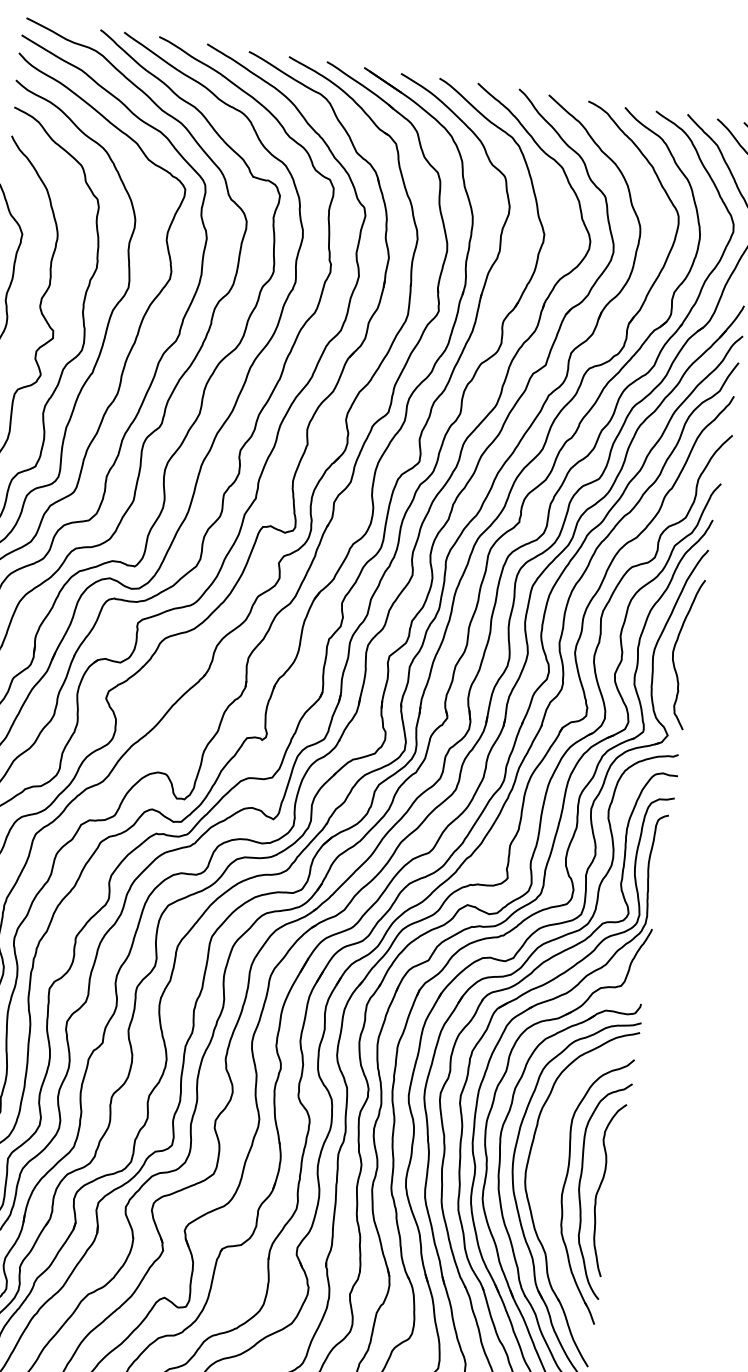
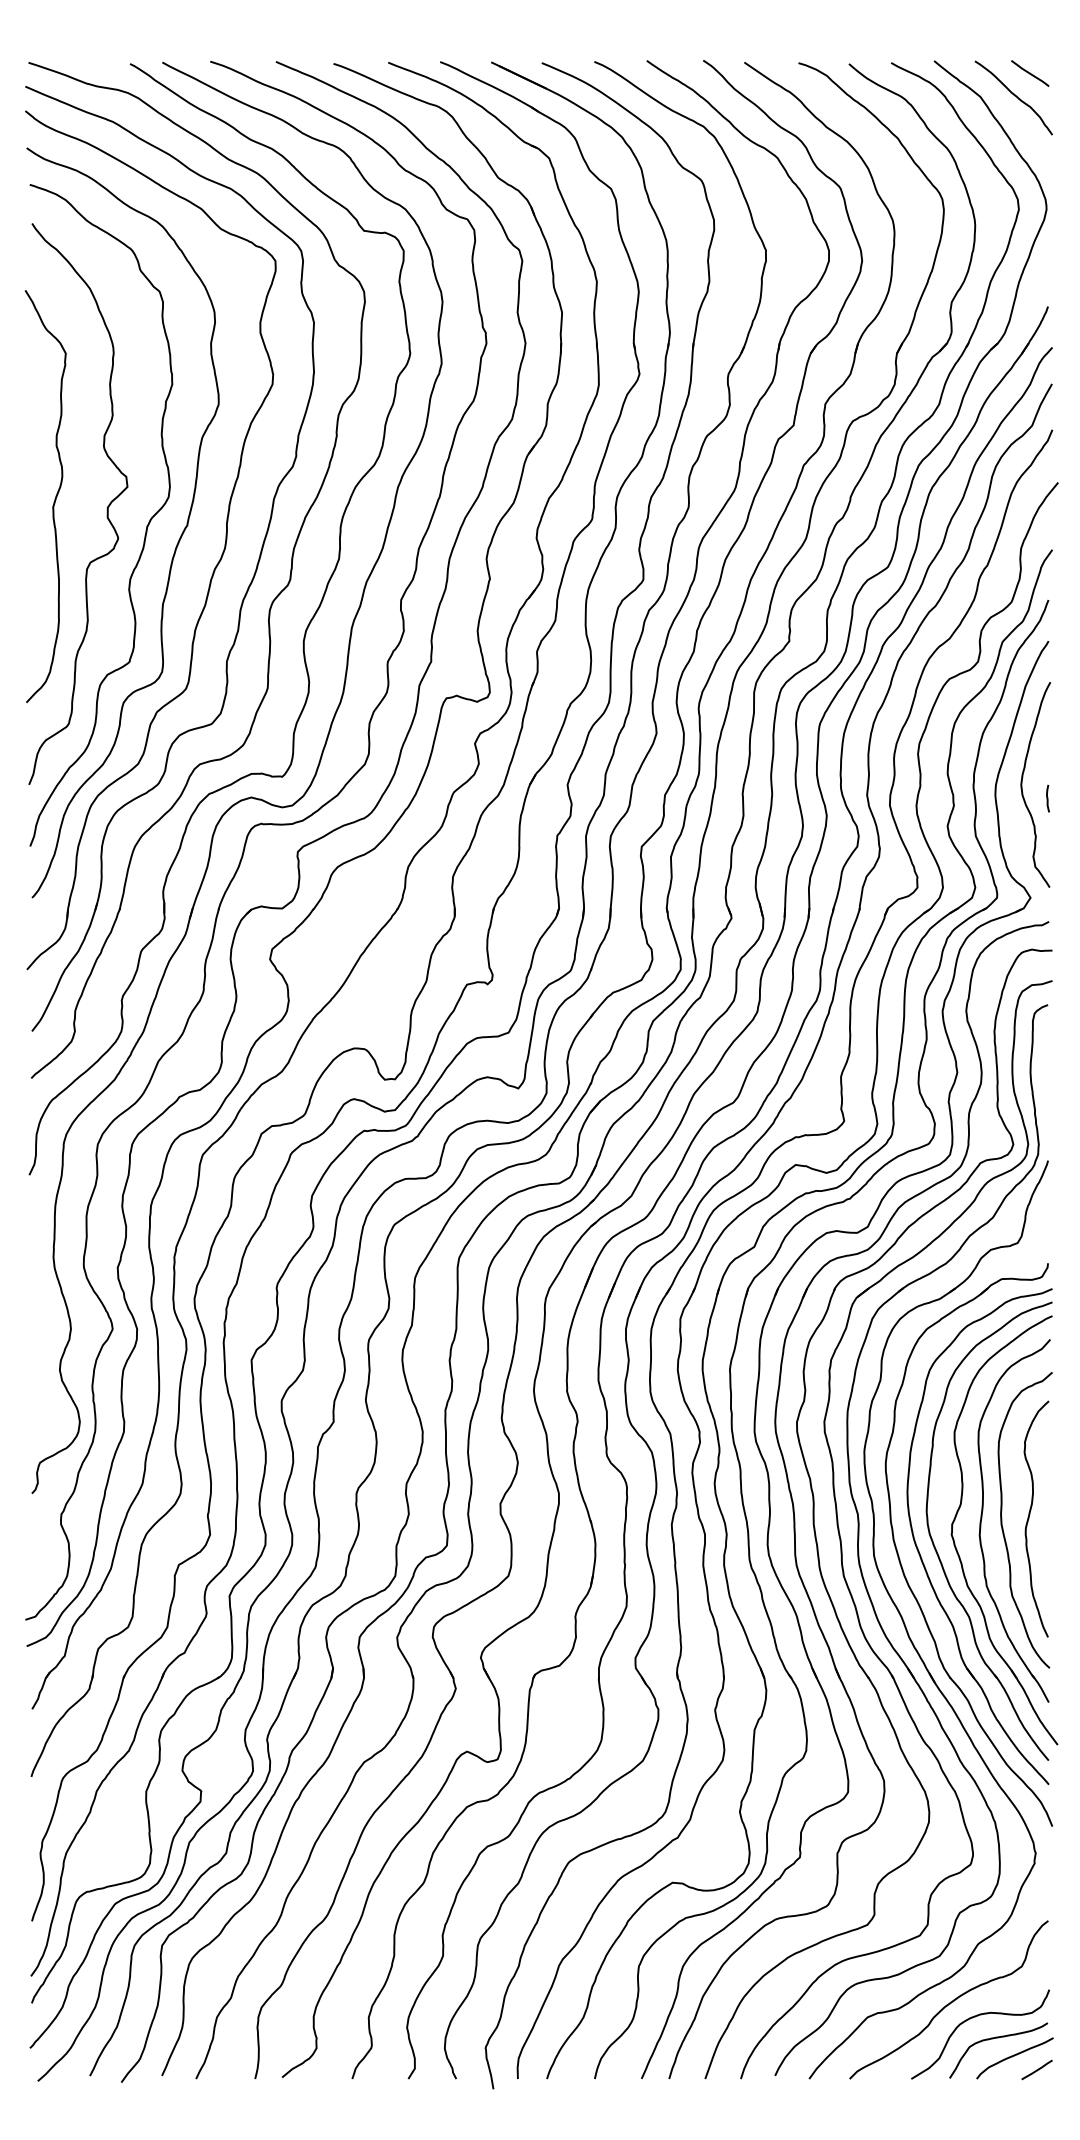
curve: (690, 664) -> (1047, 798), added
part: (549, 1174) -> (959, 1510), added

